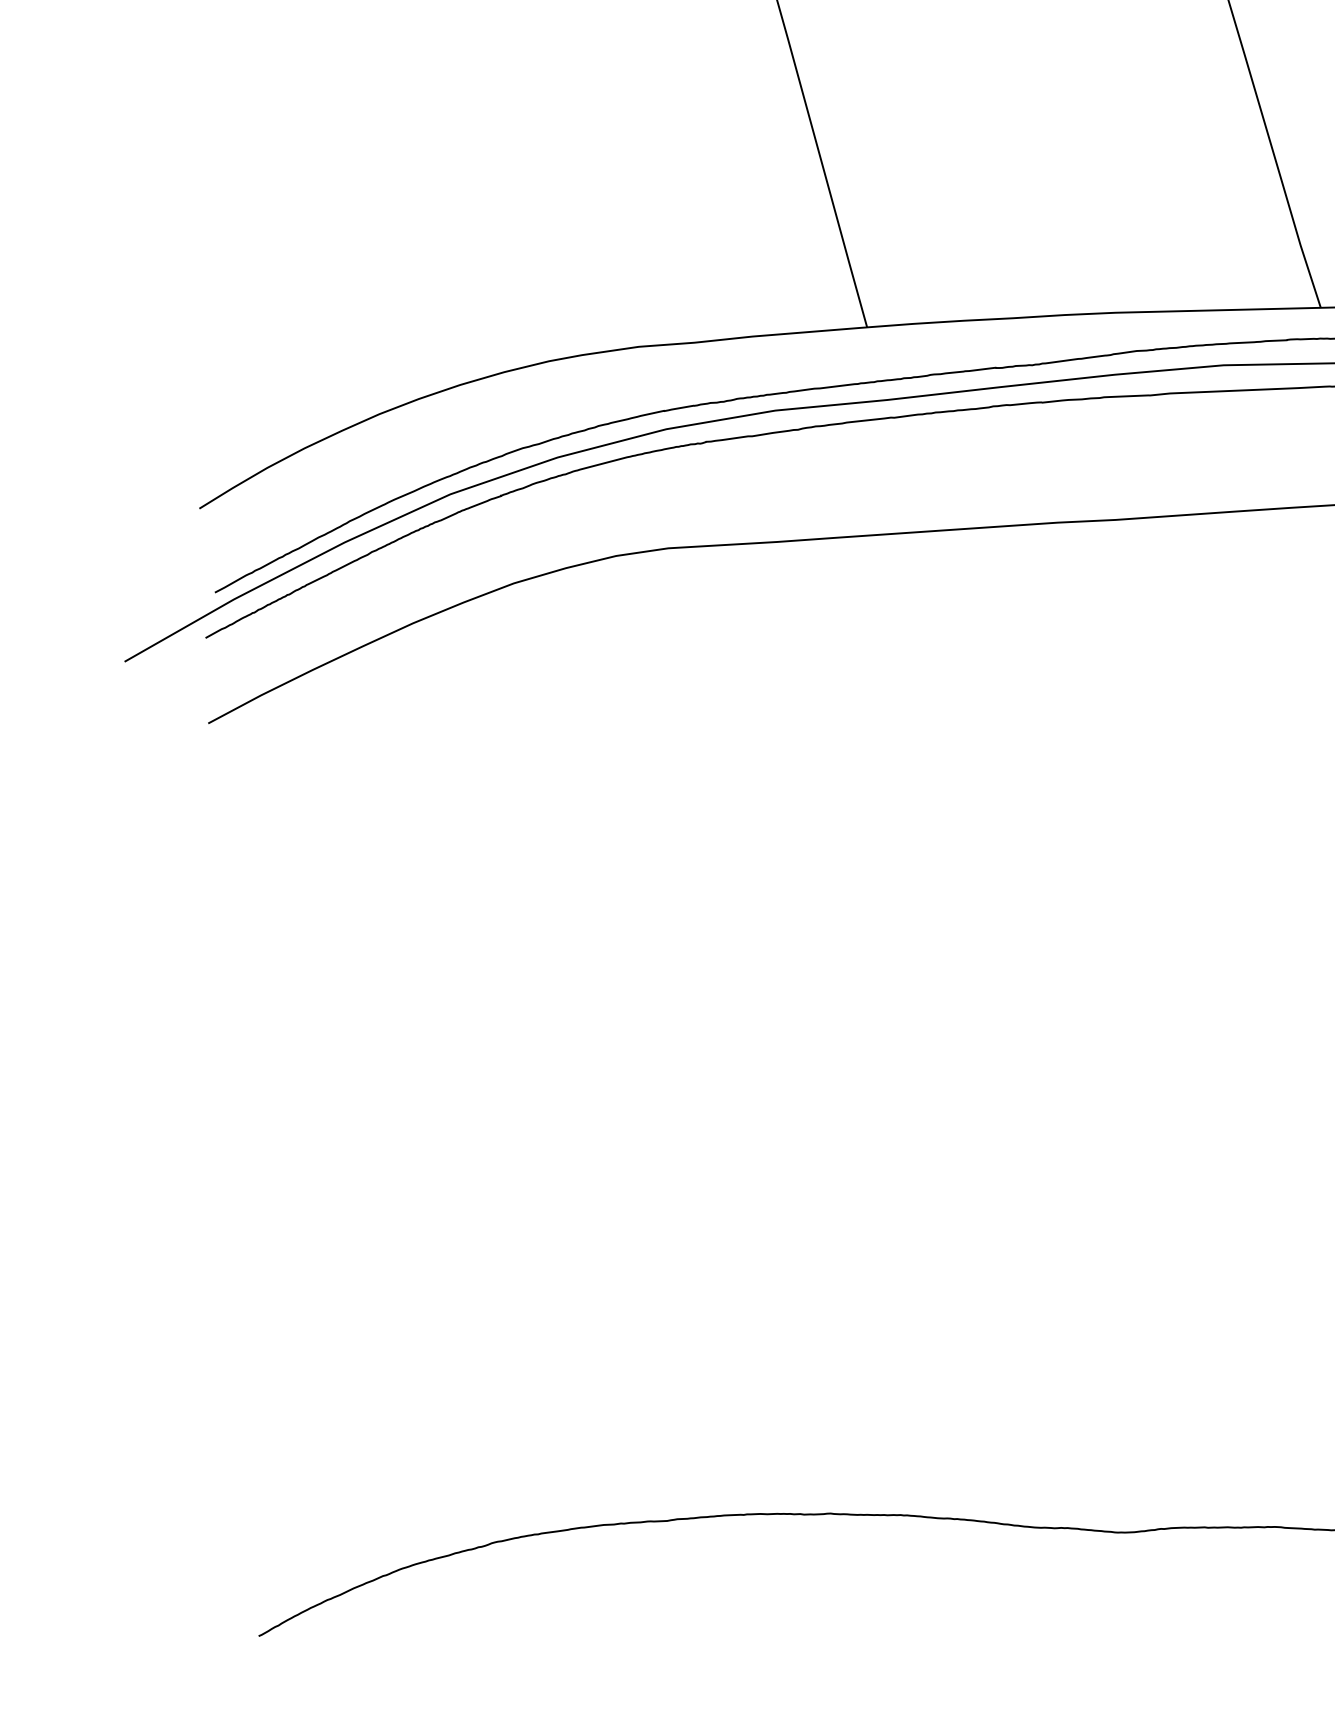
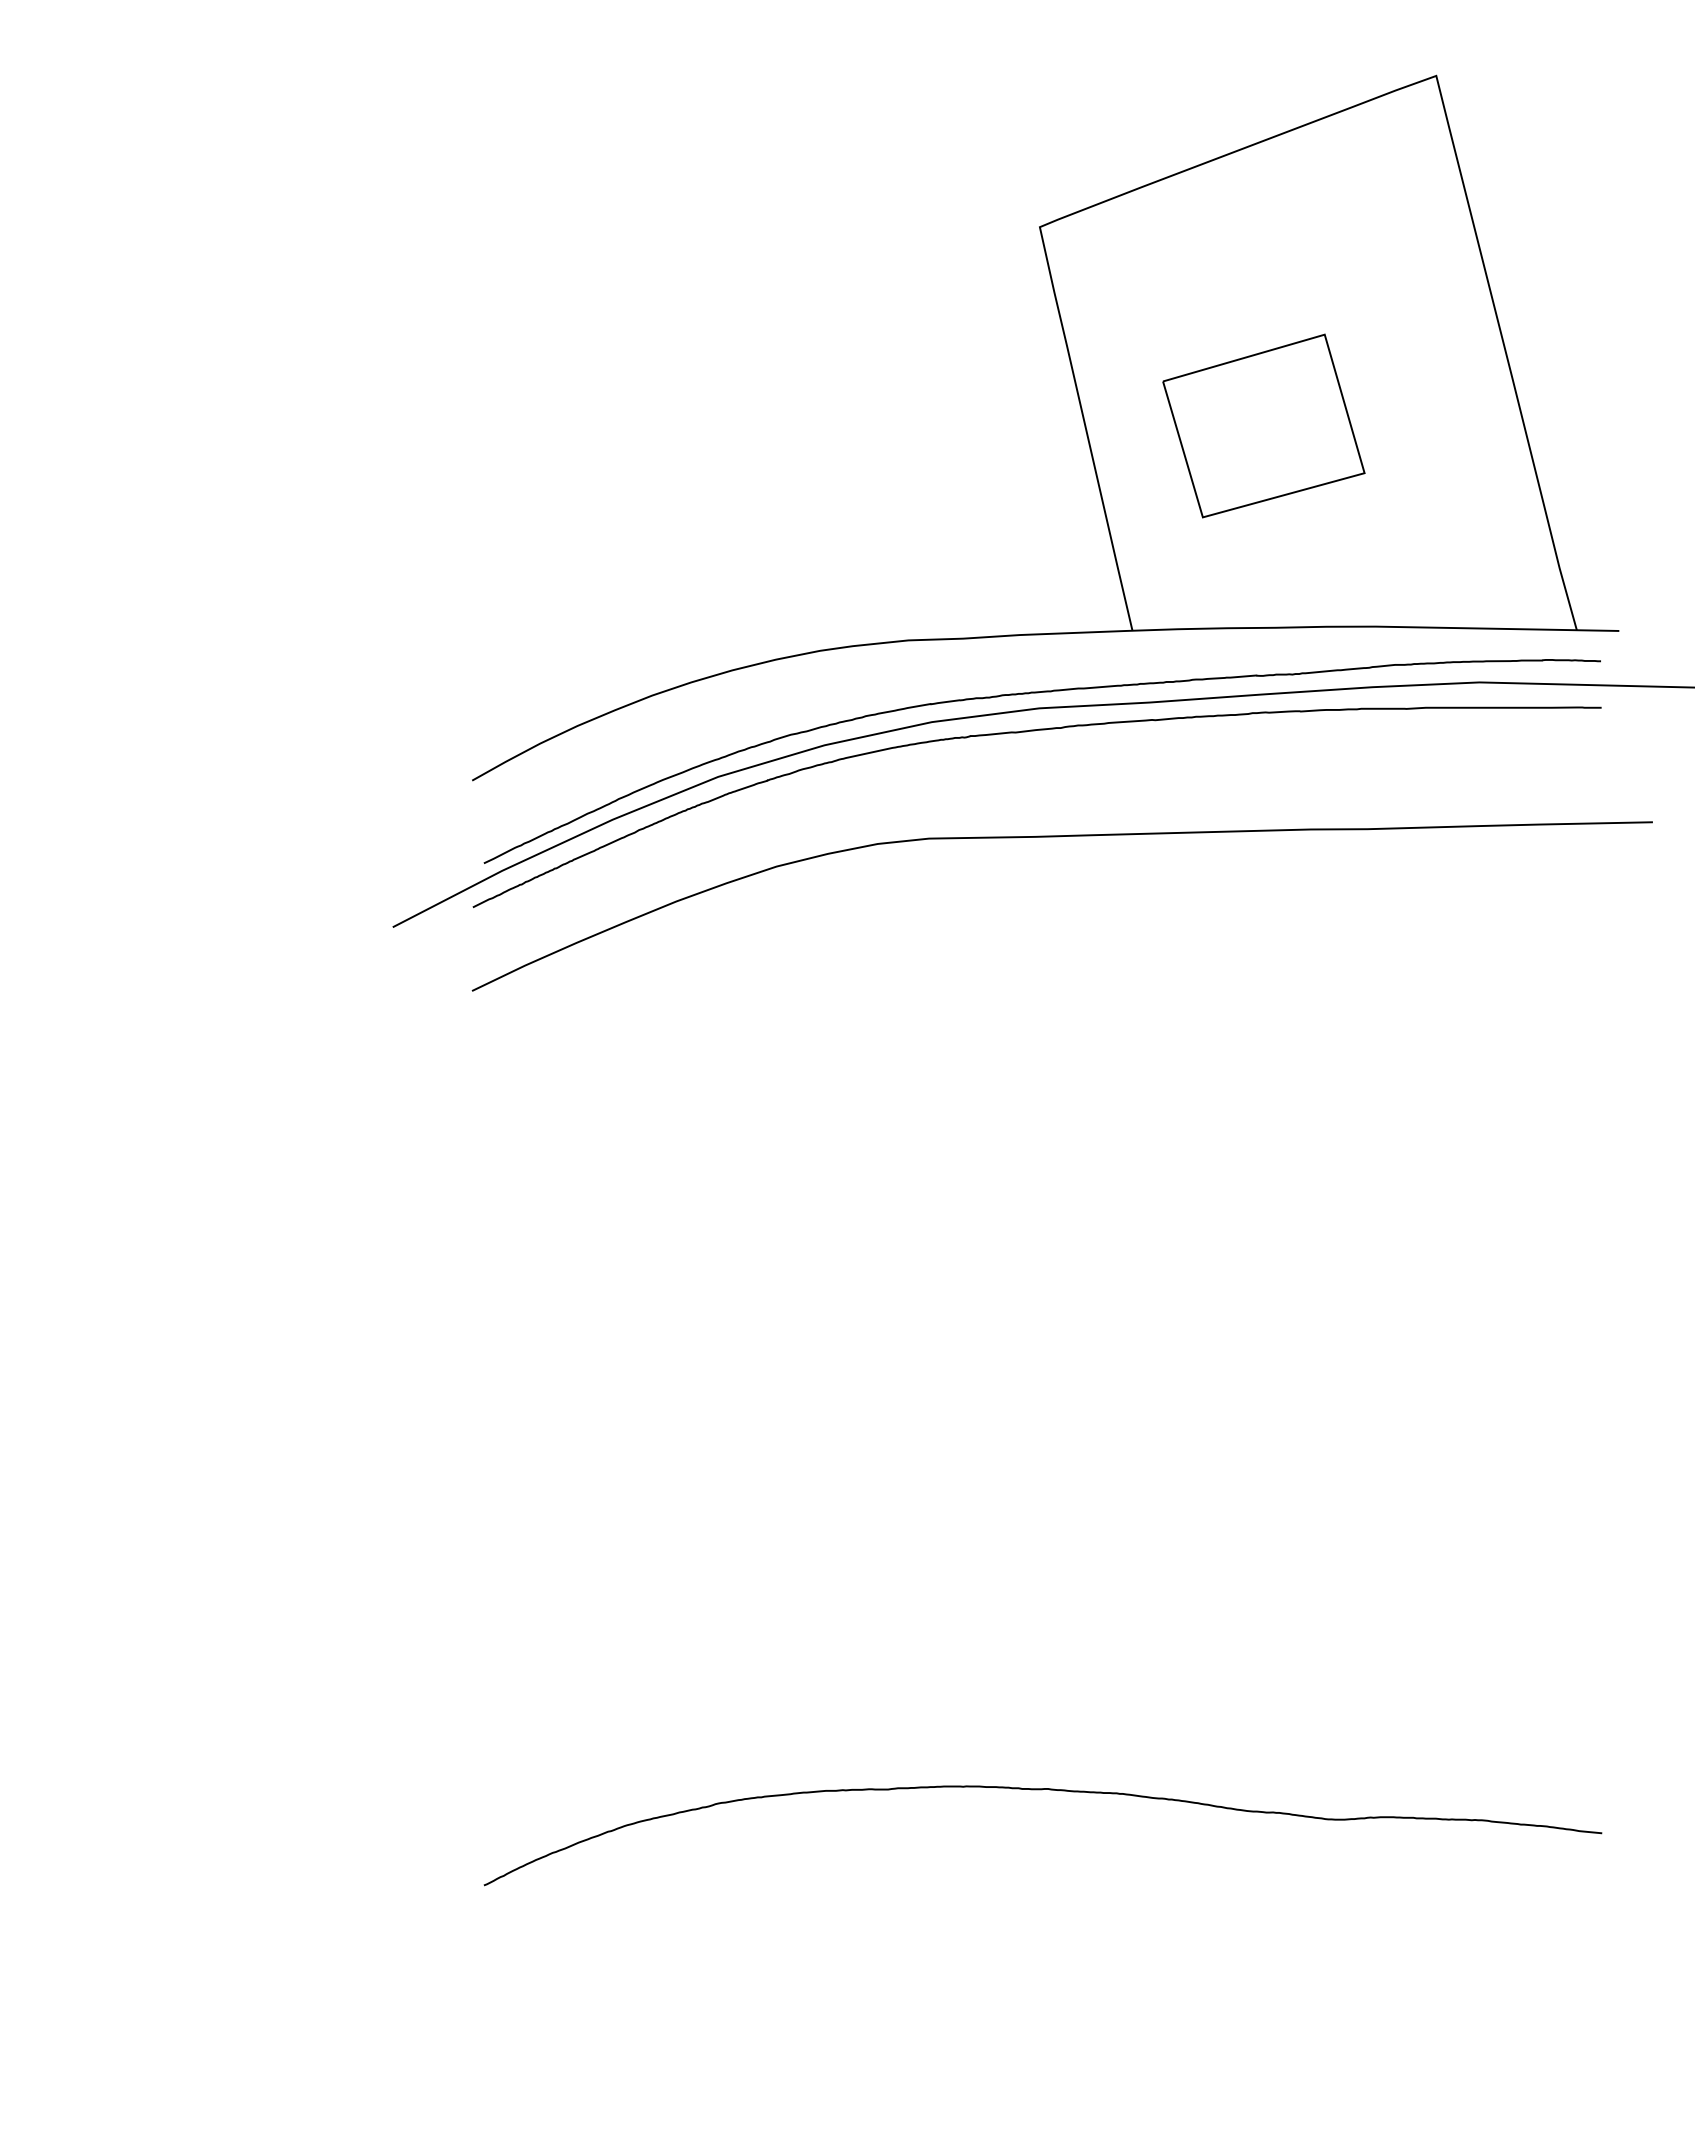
part: (992, 112) -> (1263, 425), added

